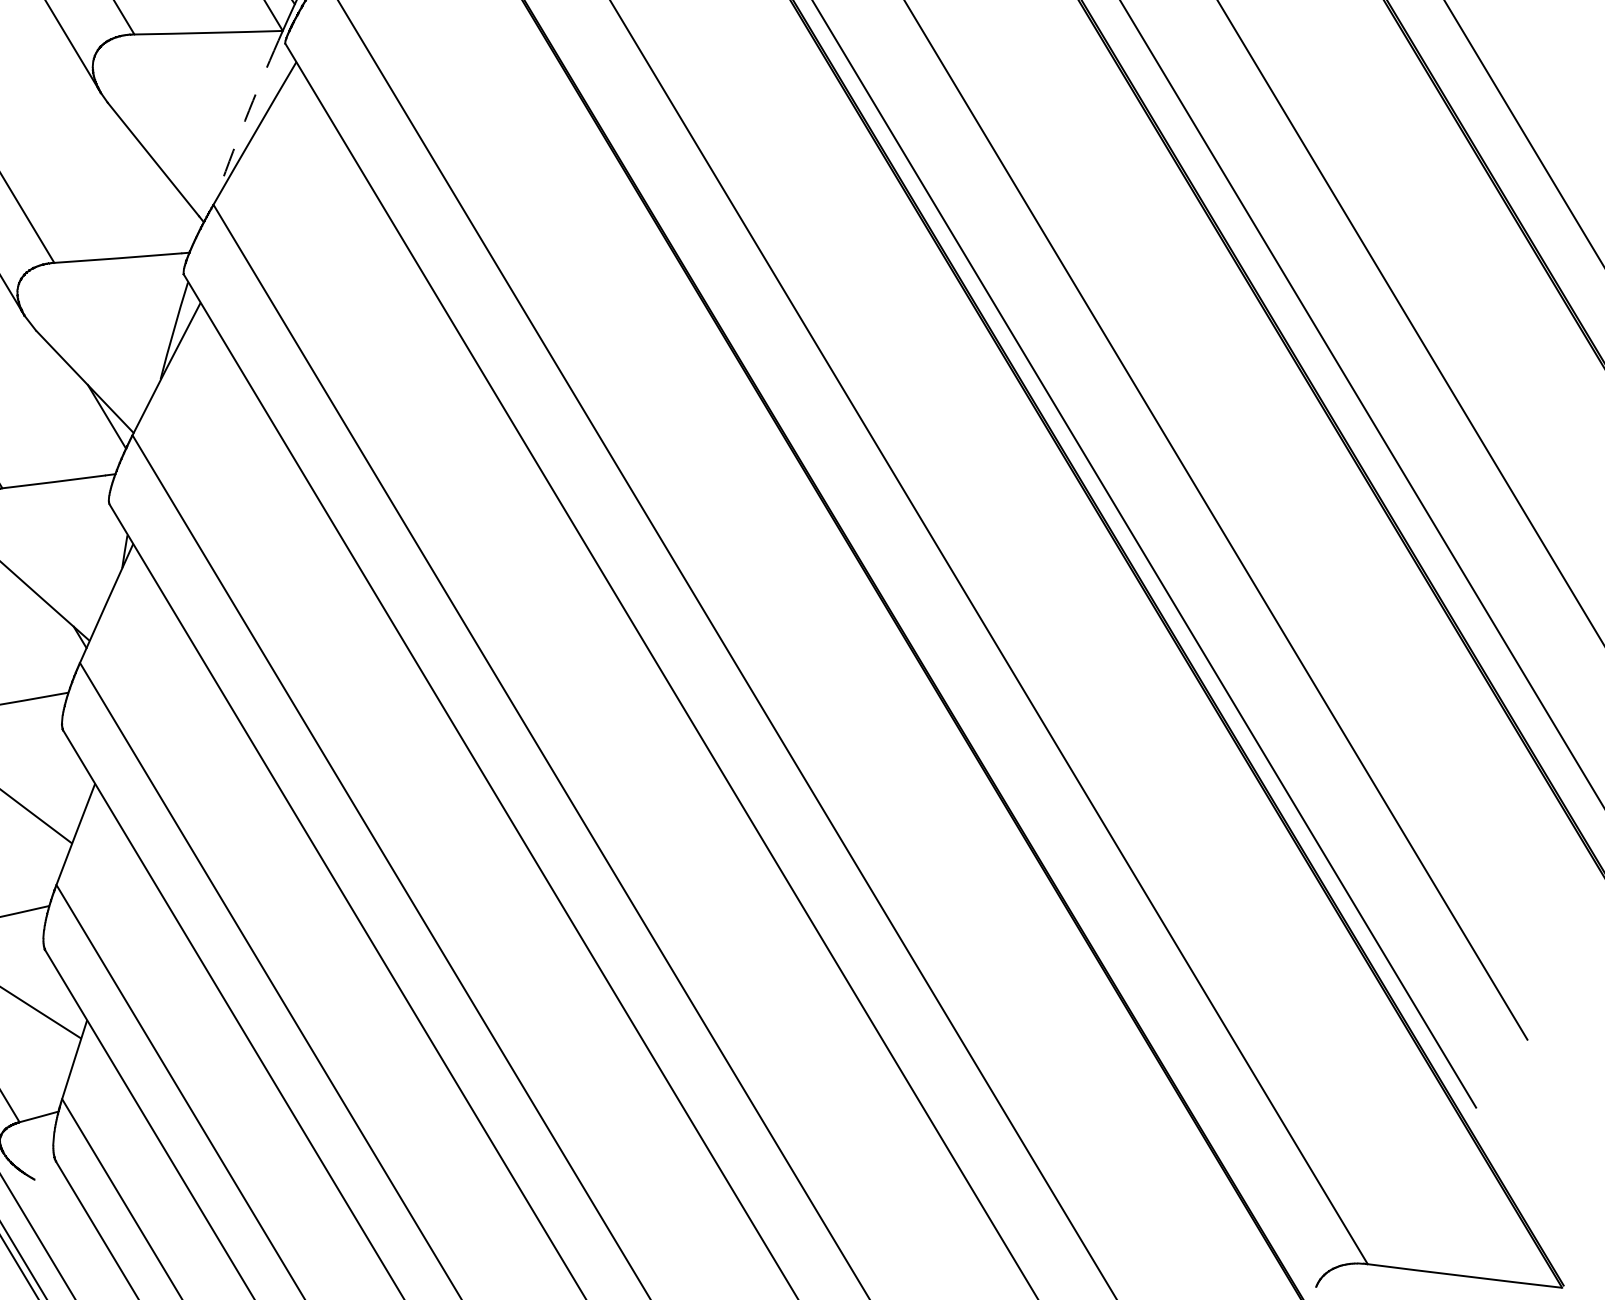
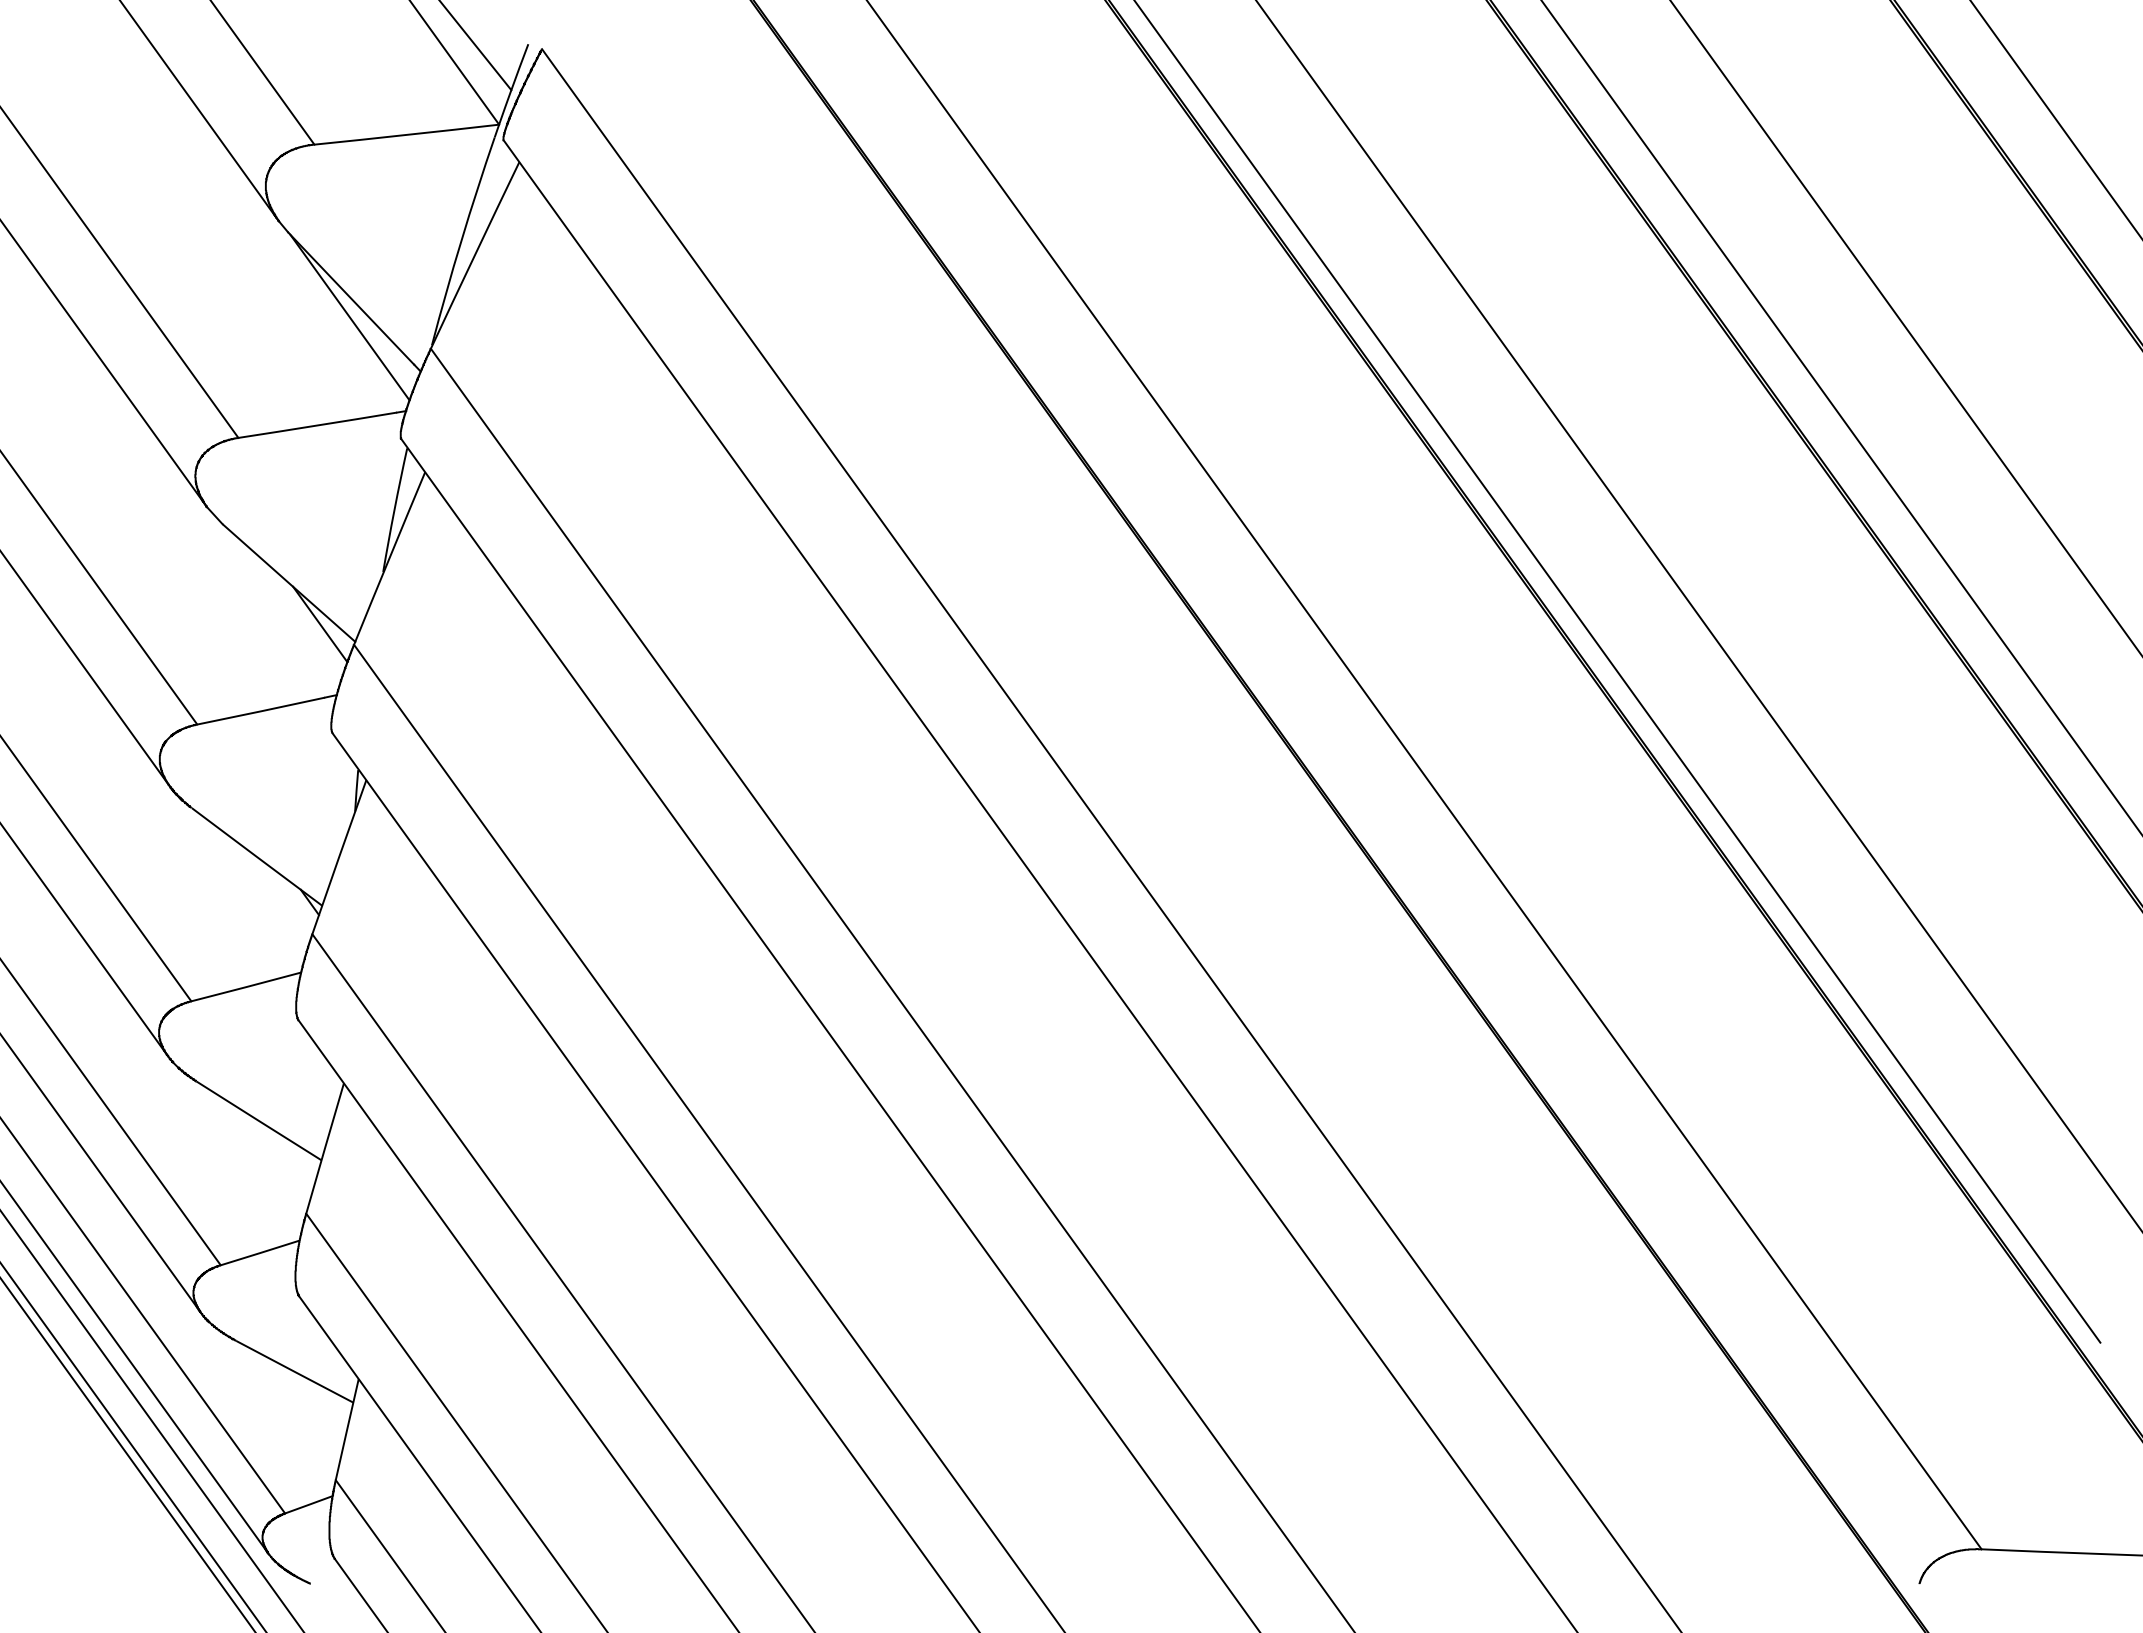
arc: (245, 120) -> (461, 240), dashed -> solid
line: (150, 174) -> (349, 317), added

